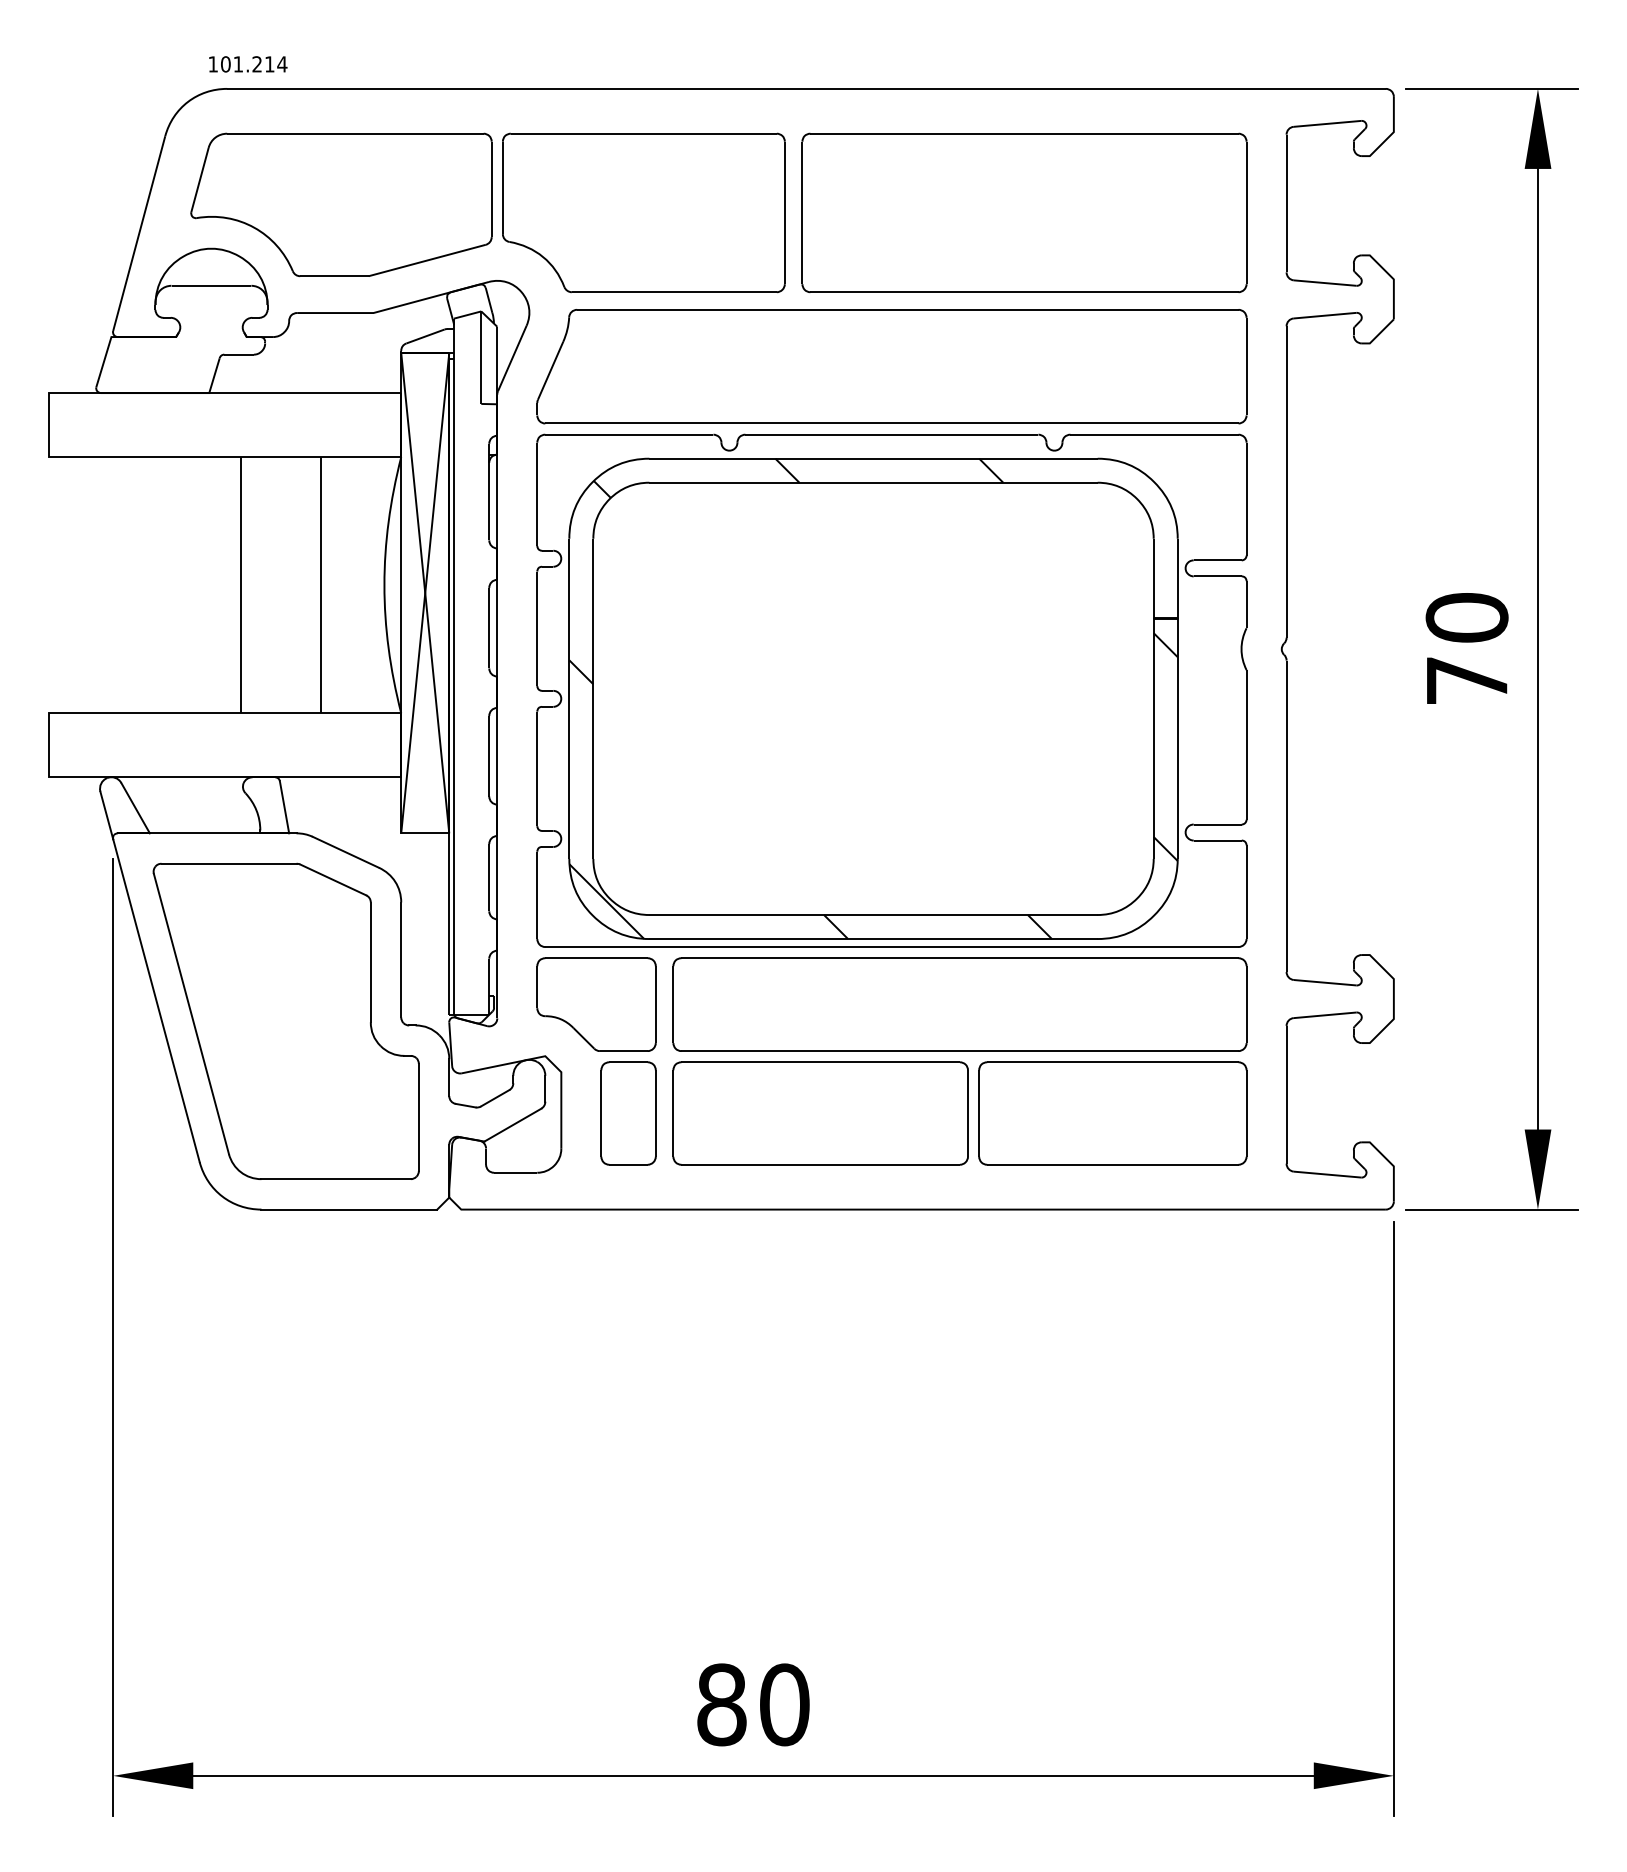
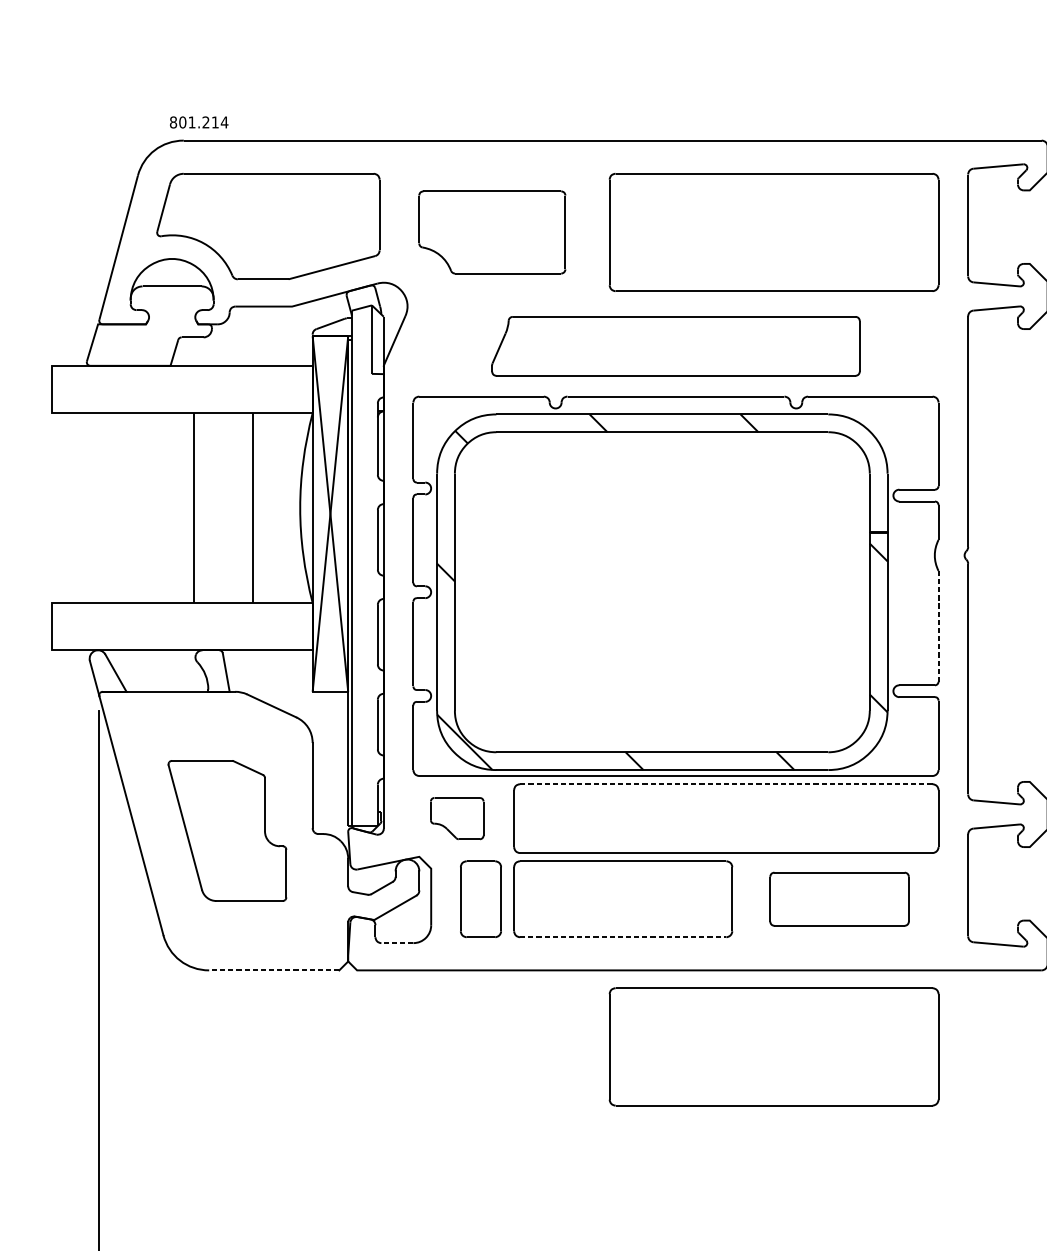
text: (213, 64) -> (173, 122), 101.214 -> 801.214
part: (643, 212) -> (492, 232), size x0.7
part: (891, 366) -> (675, 346), size x0.7
line: (1246, 744) -> (938, 626), solid -> dashed
line: (959, 958) -> (725, 784), solid -> dashed
part: (596, 1004) -> (457, 818), size x0.6
part: (285, 1020) -> (226, 830), size x0.6
part: (1112, 1113) -> (839, 899), size x0.7
line: (821, 1164) -> (623, 937), solid -> dashed
line: (515, 1172) -> (397, 942), solid -> dashed
line: (349, 1209) -> (274, 970), solid -> dashed
part: (1024, 1312) -> (774, 1046), added

